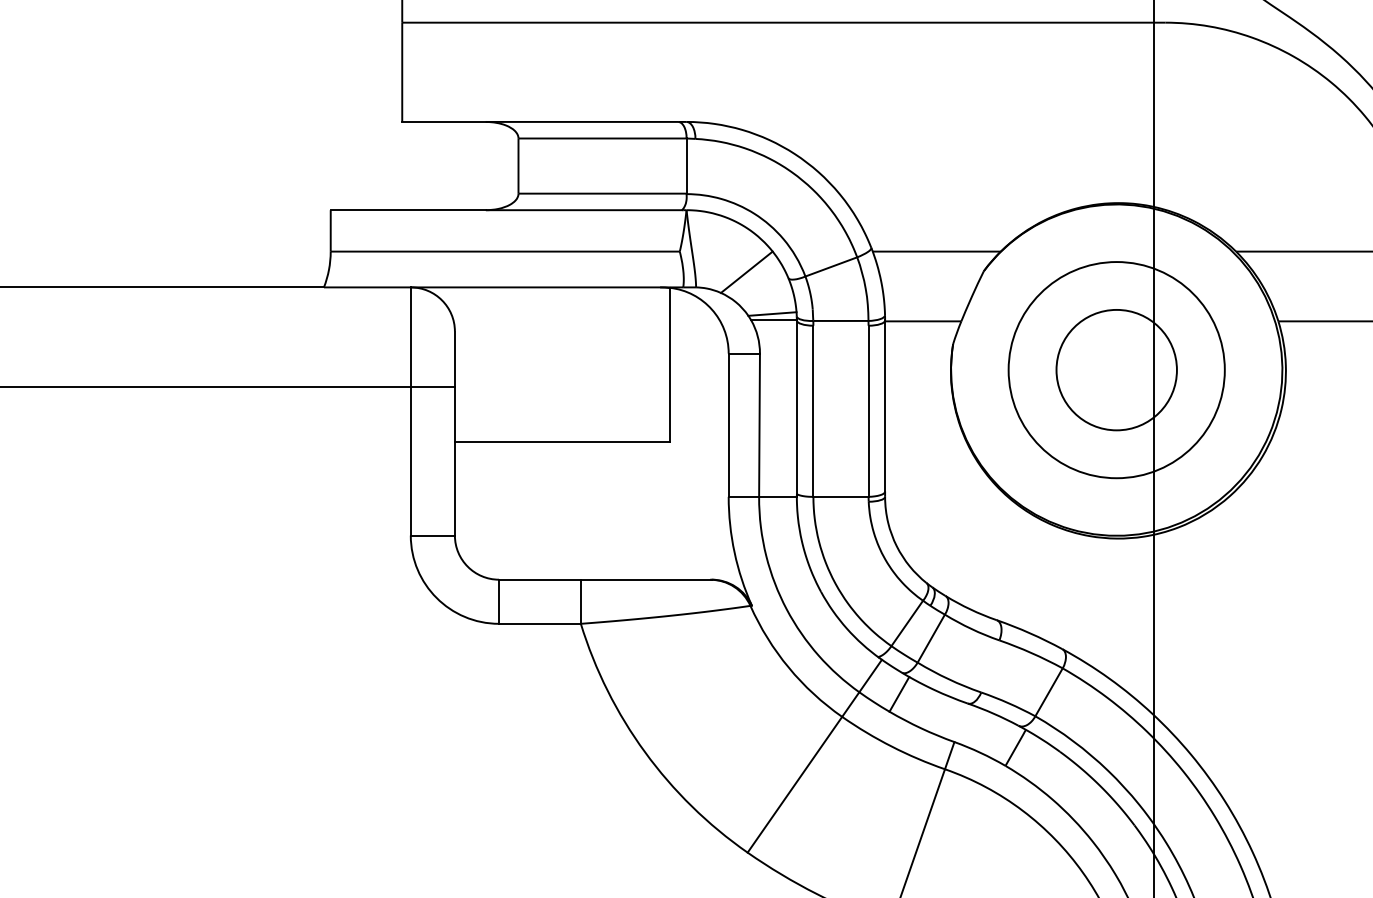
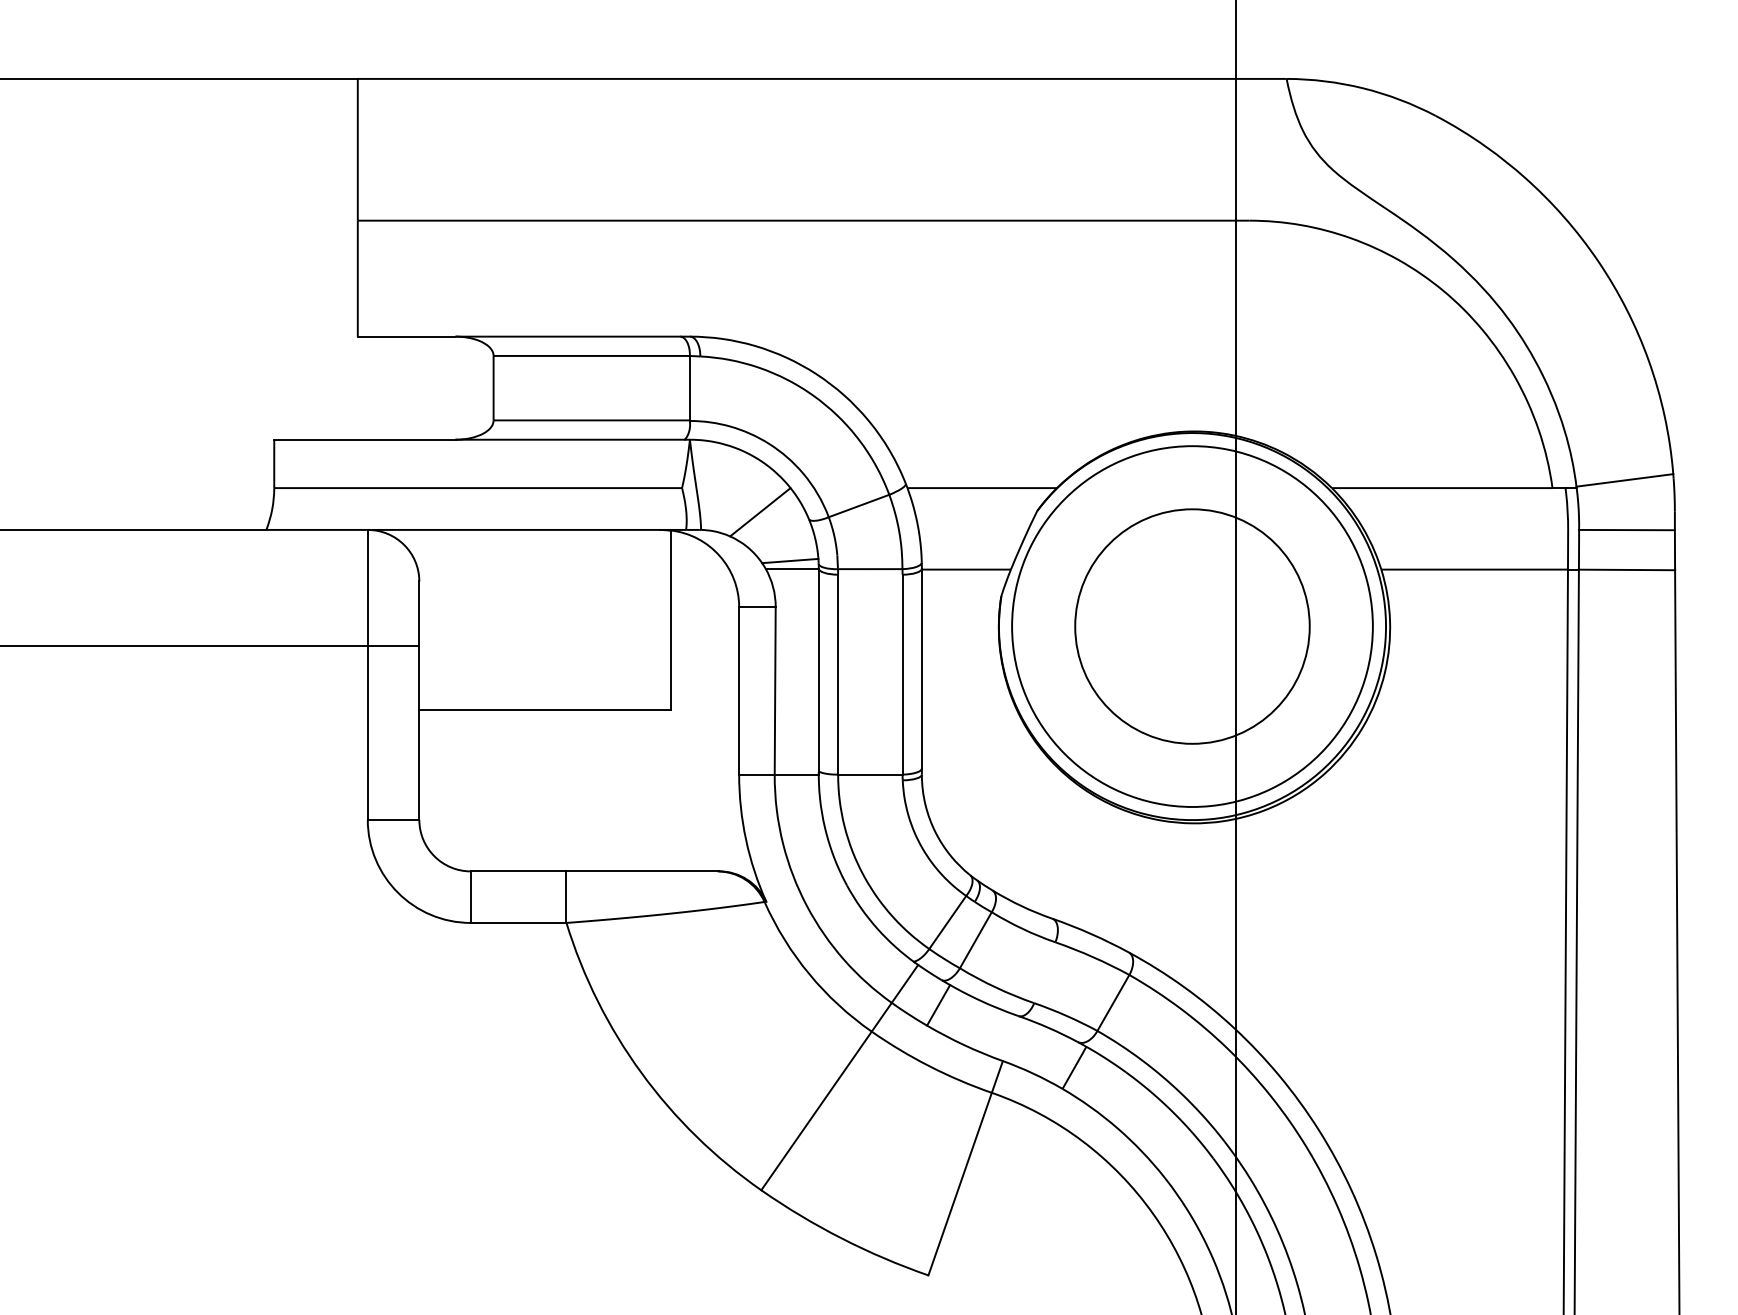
circle: (1116, 370) -> (1192, 626), size x1.43
circle: (1116, 370) -> (1192, 626), size x1.67

